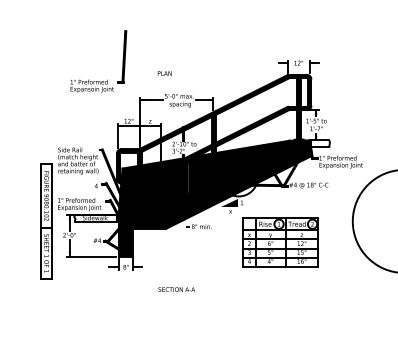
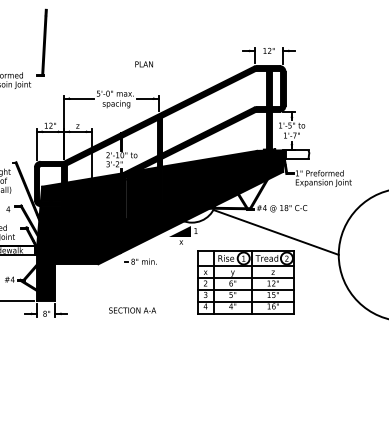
text: (164, 73) -> (143, 64), moved
line: (303, 203) -> (275, 231), added
text: (176, 289) -> (132, 310), moved

